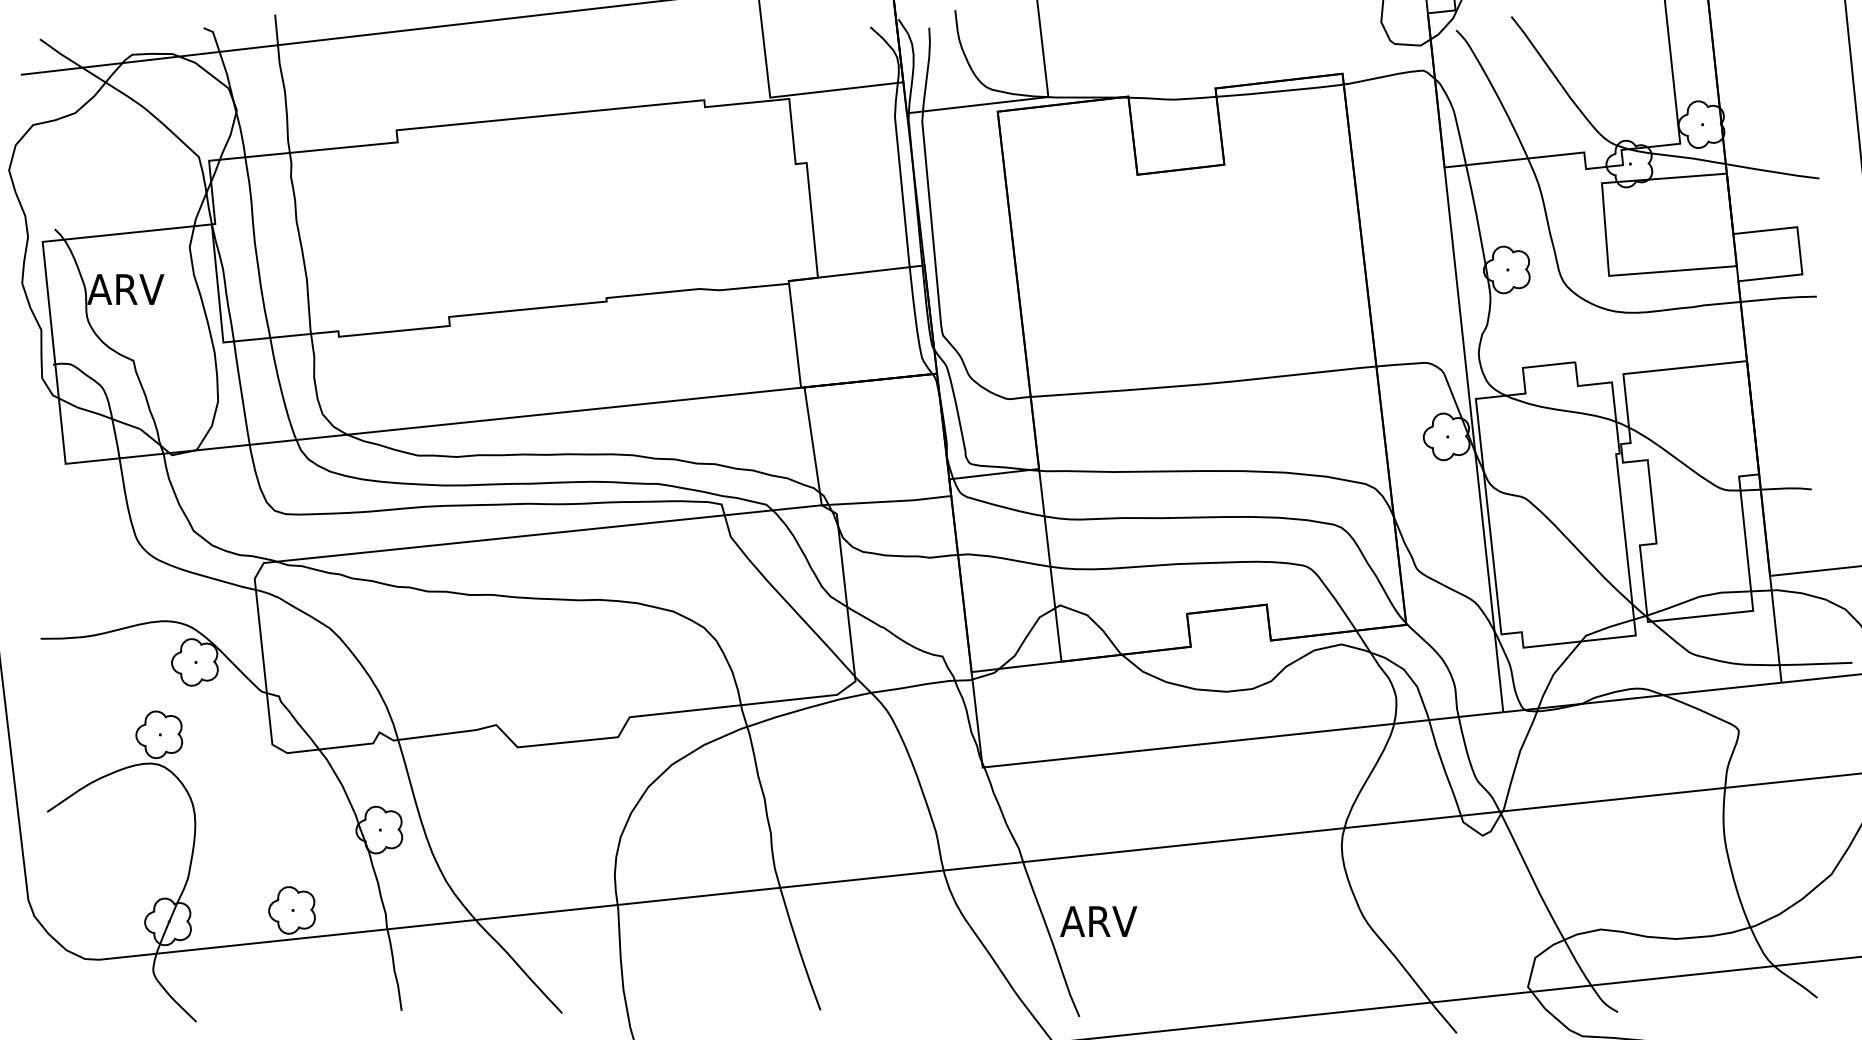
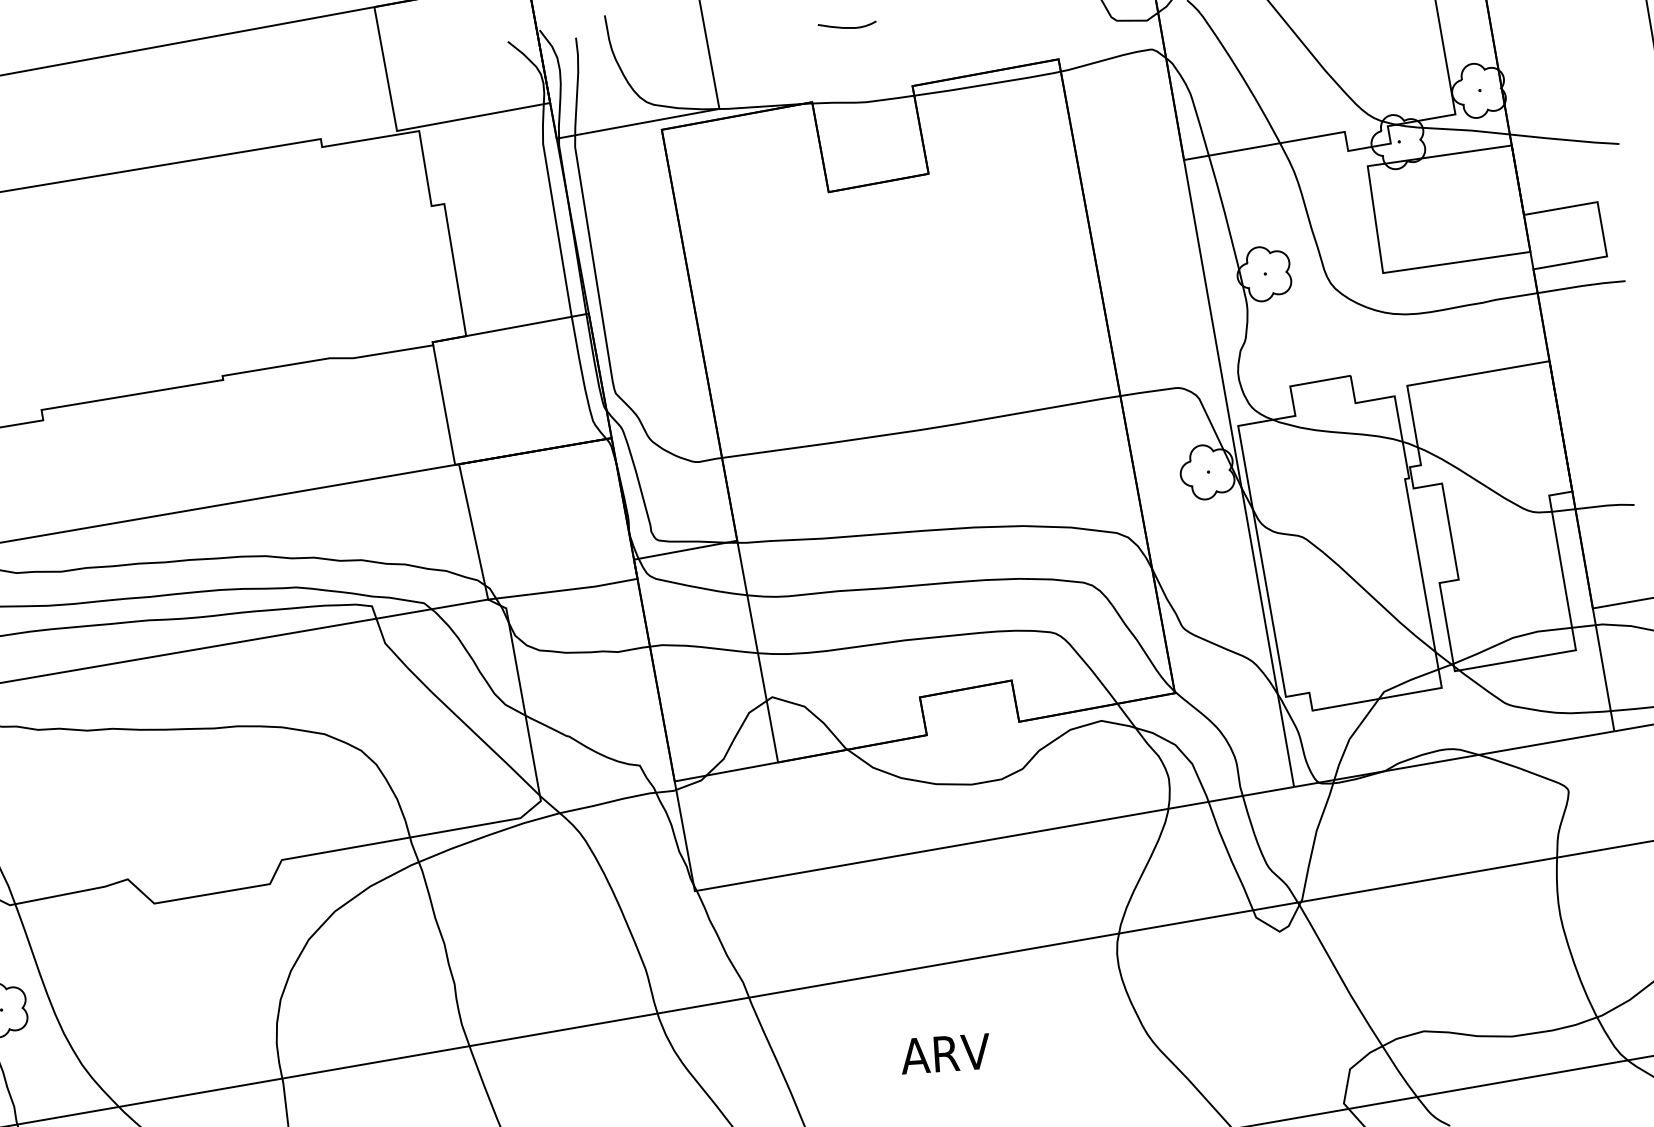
curve: (1162, 33) -> (846, 26), added
text: (1098, 921) -> (945, 1053), moved

